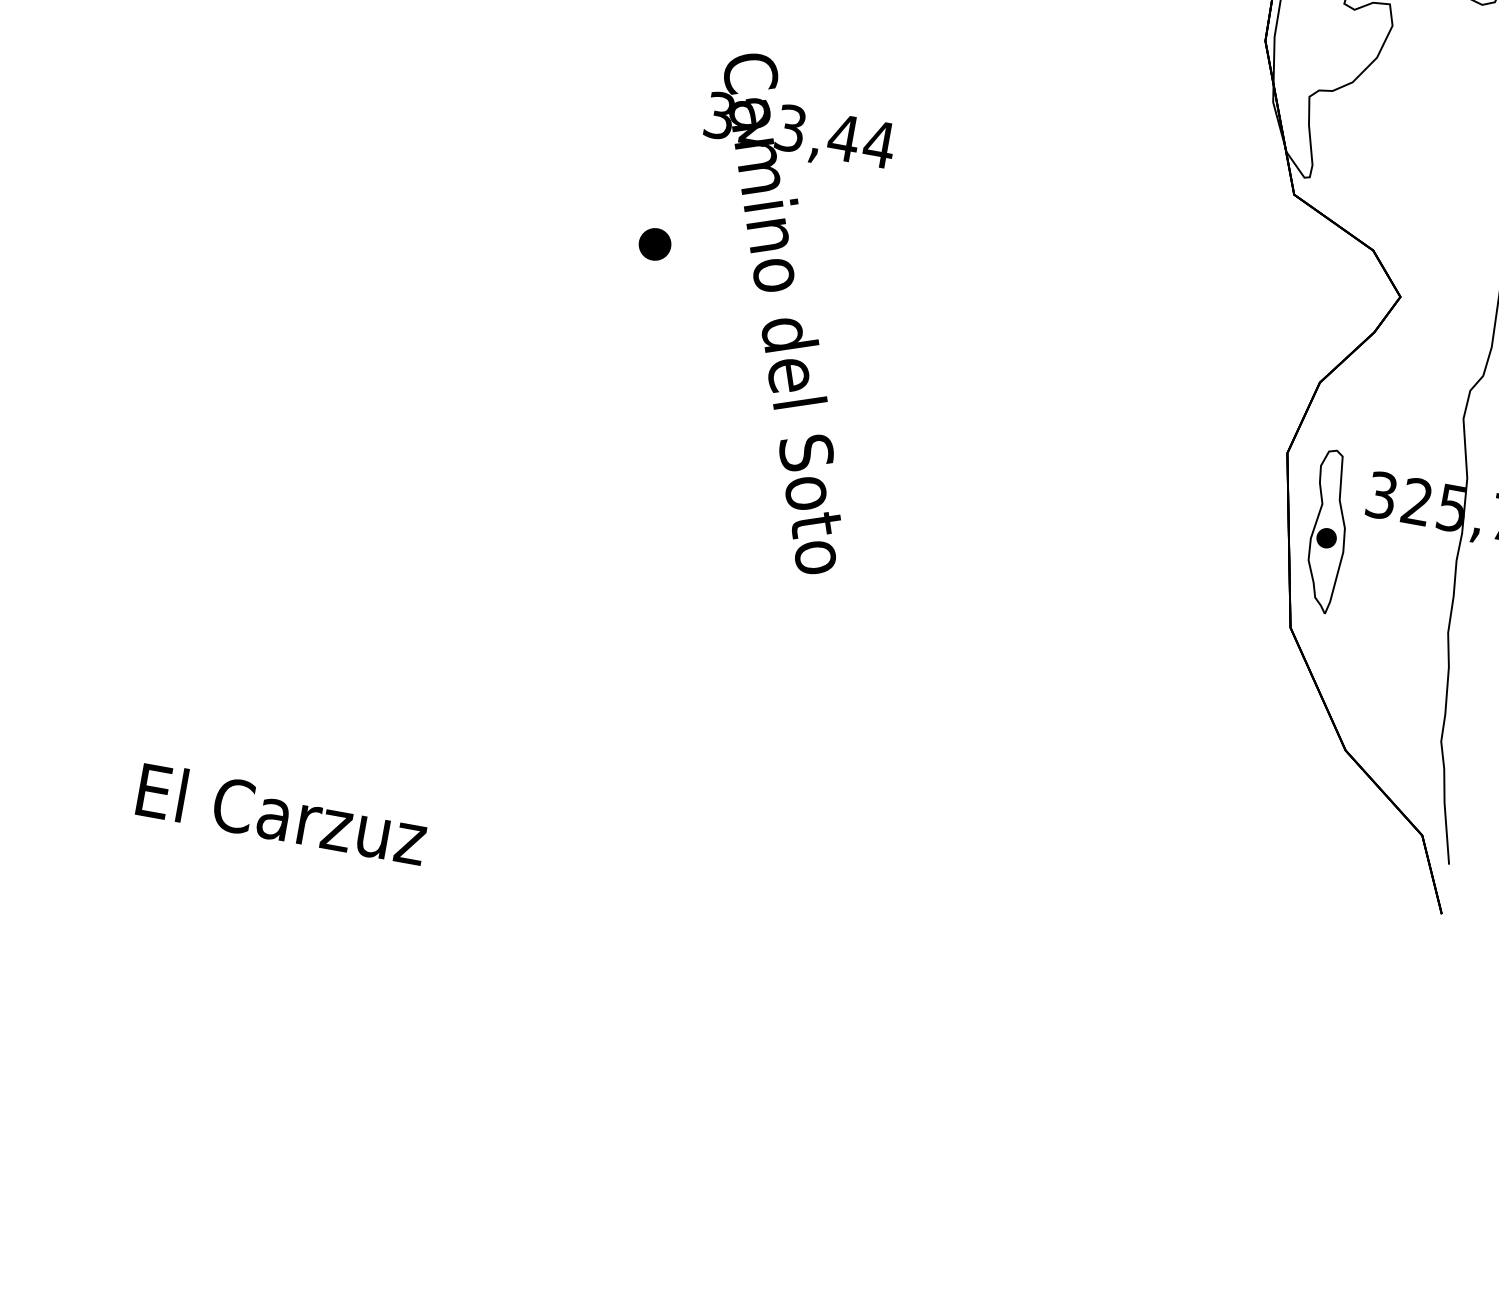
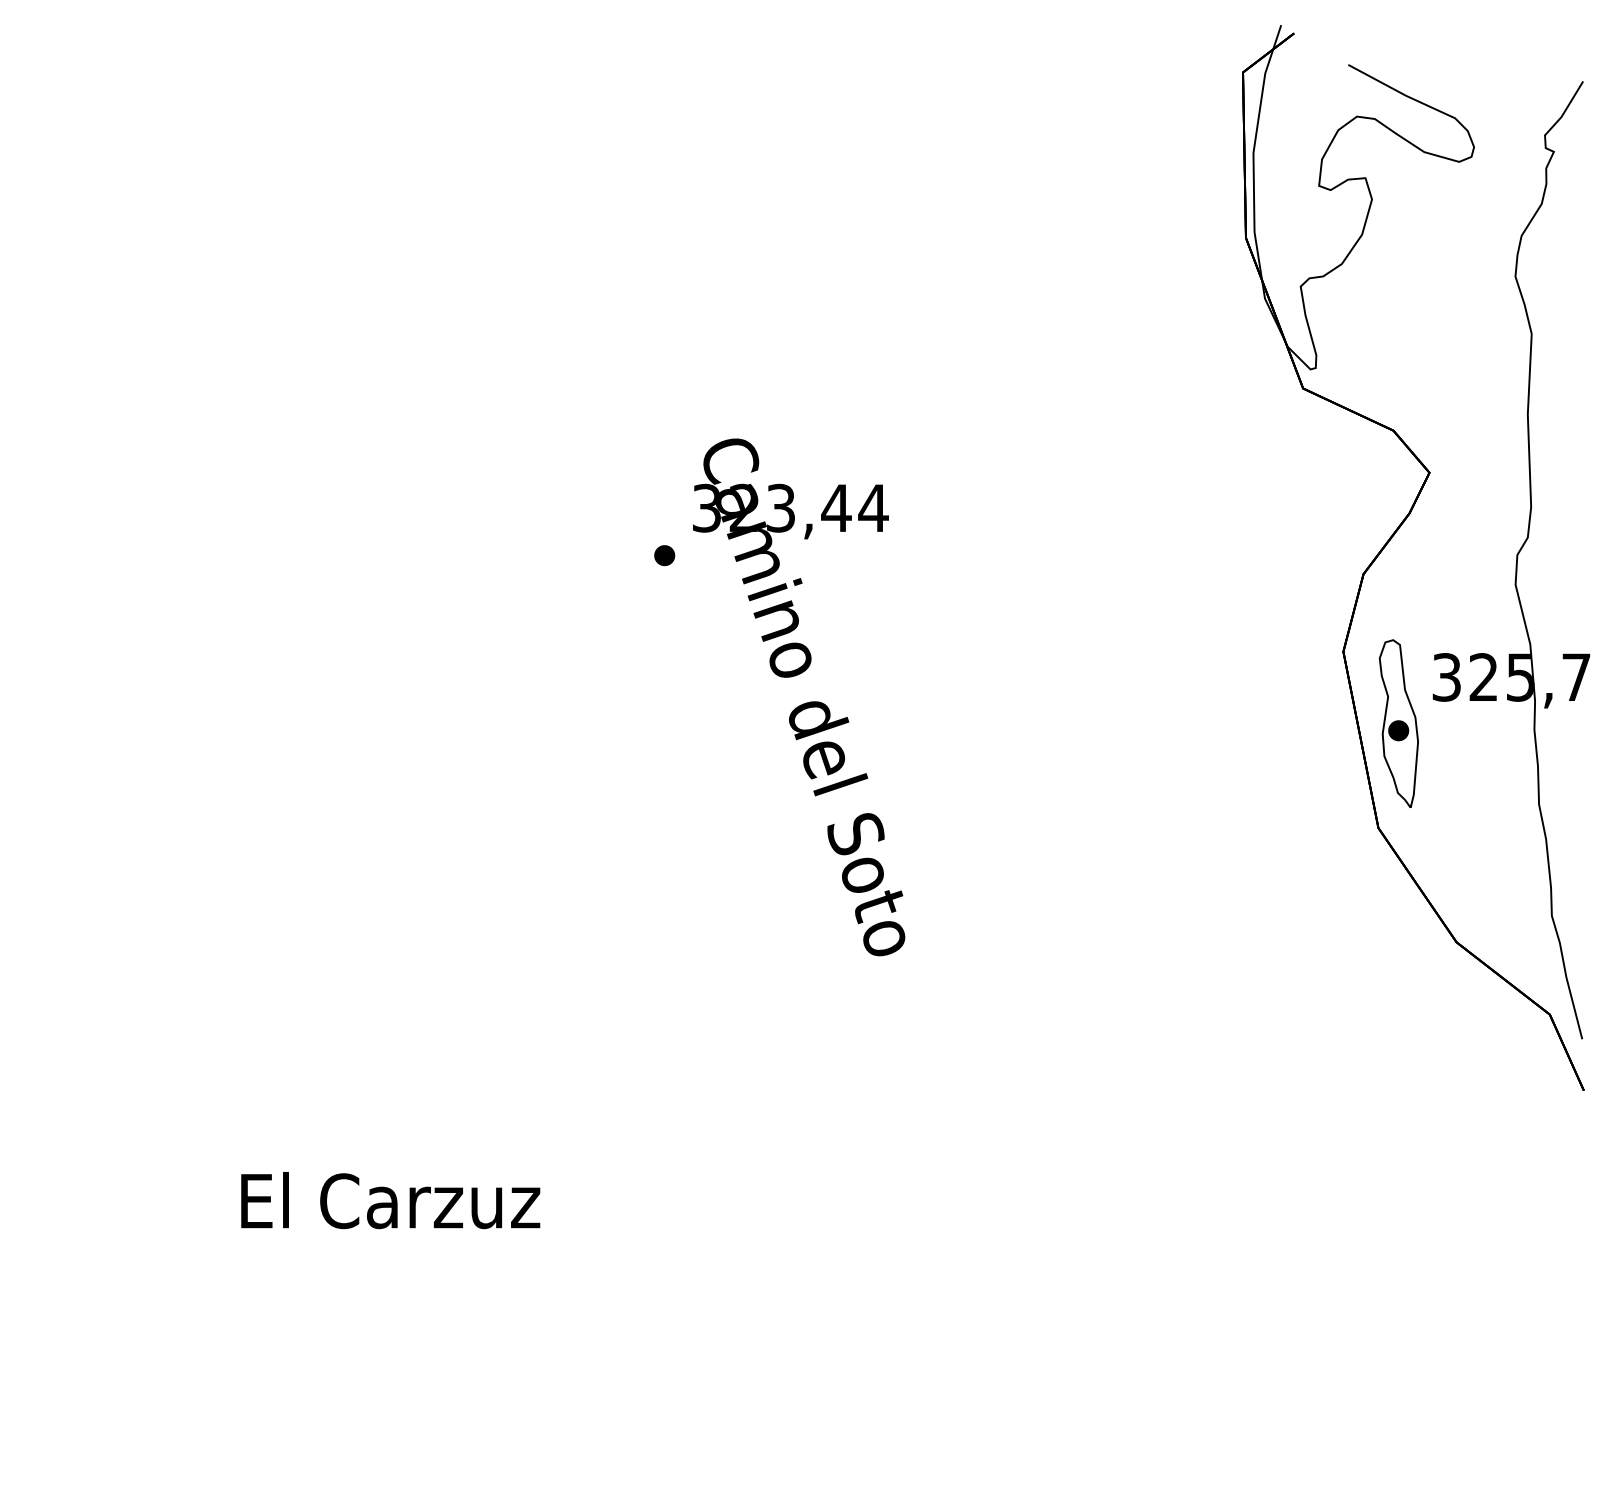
part: (655, 244) -> (664, 555), size x0.62
text: (775, 312) -> (799, 697), moved

